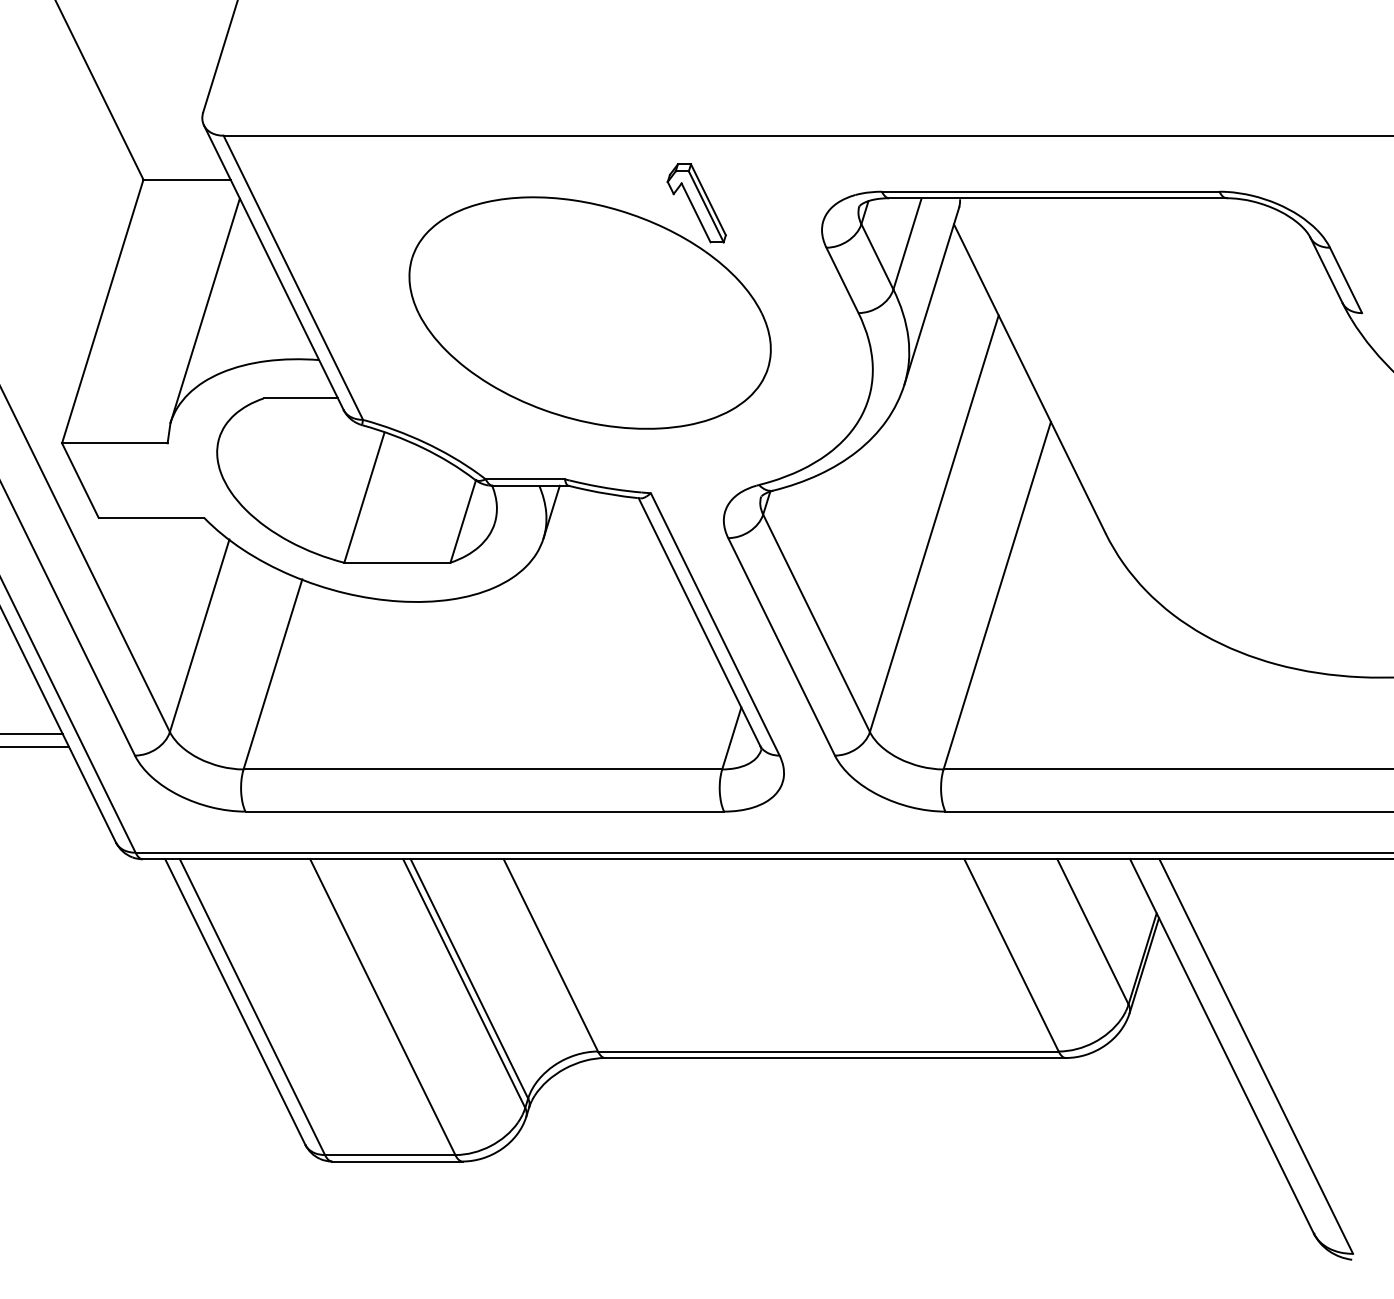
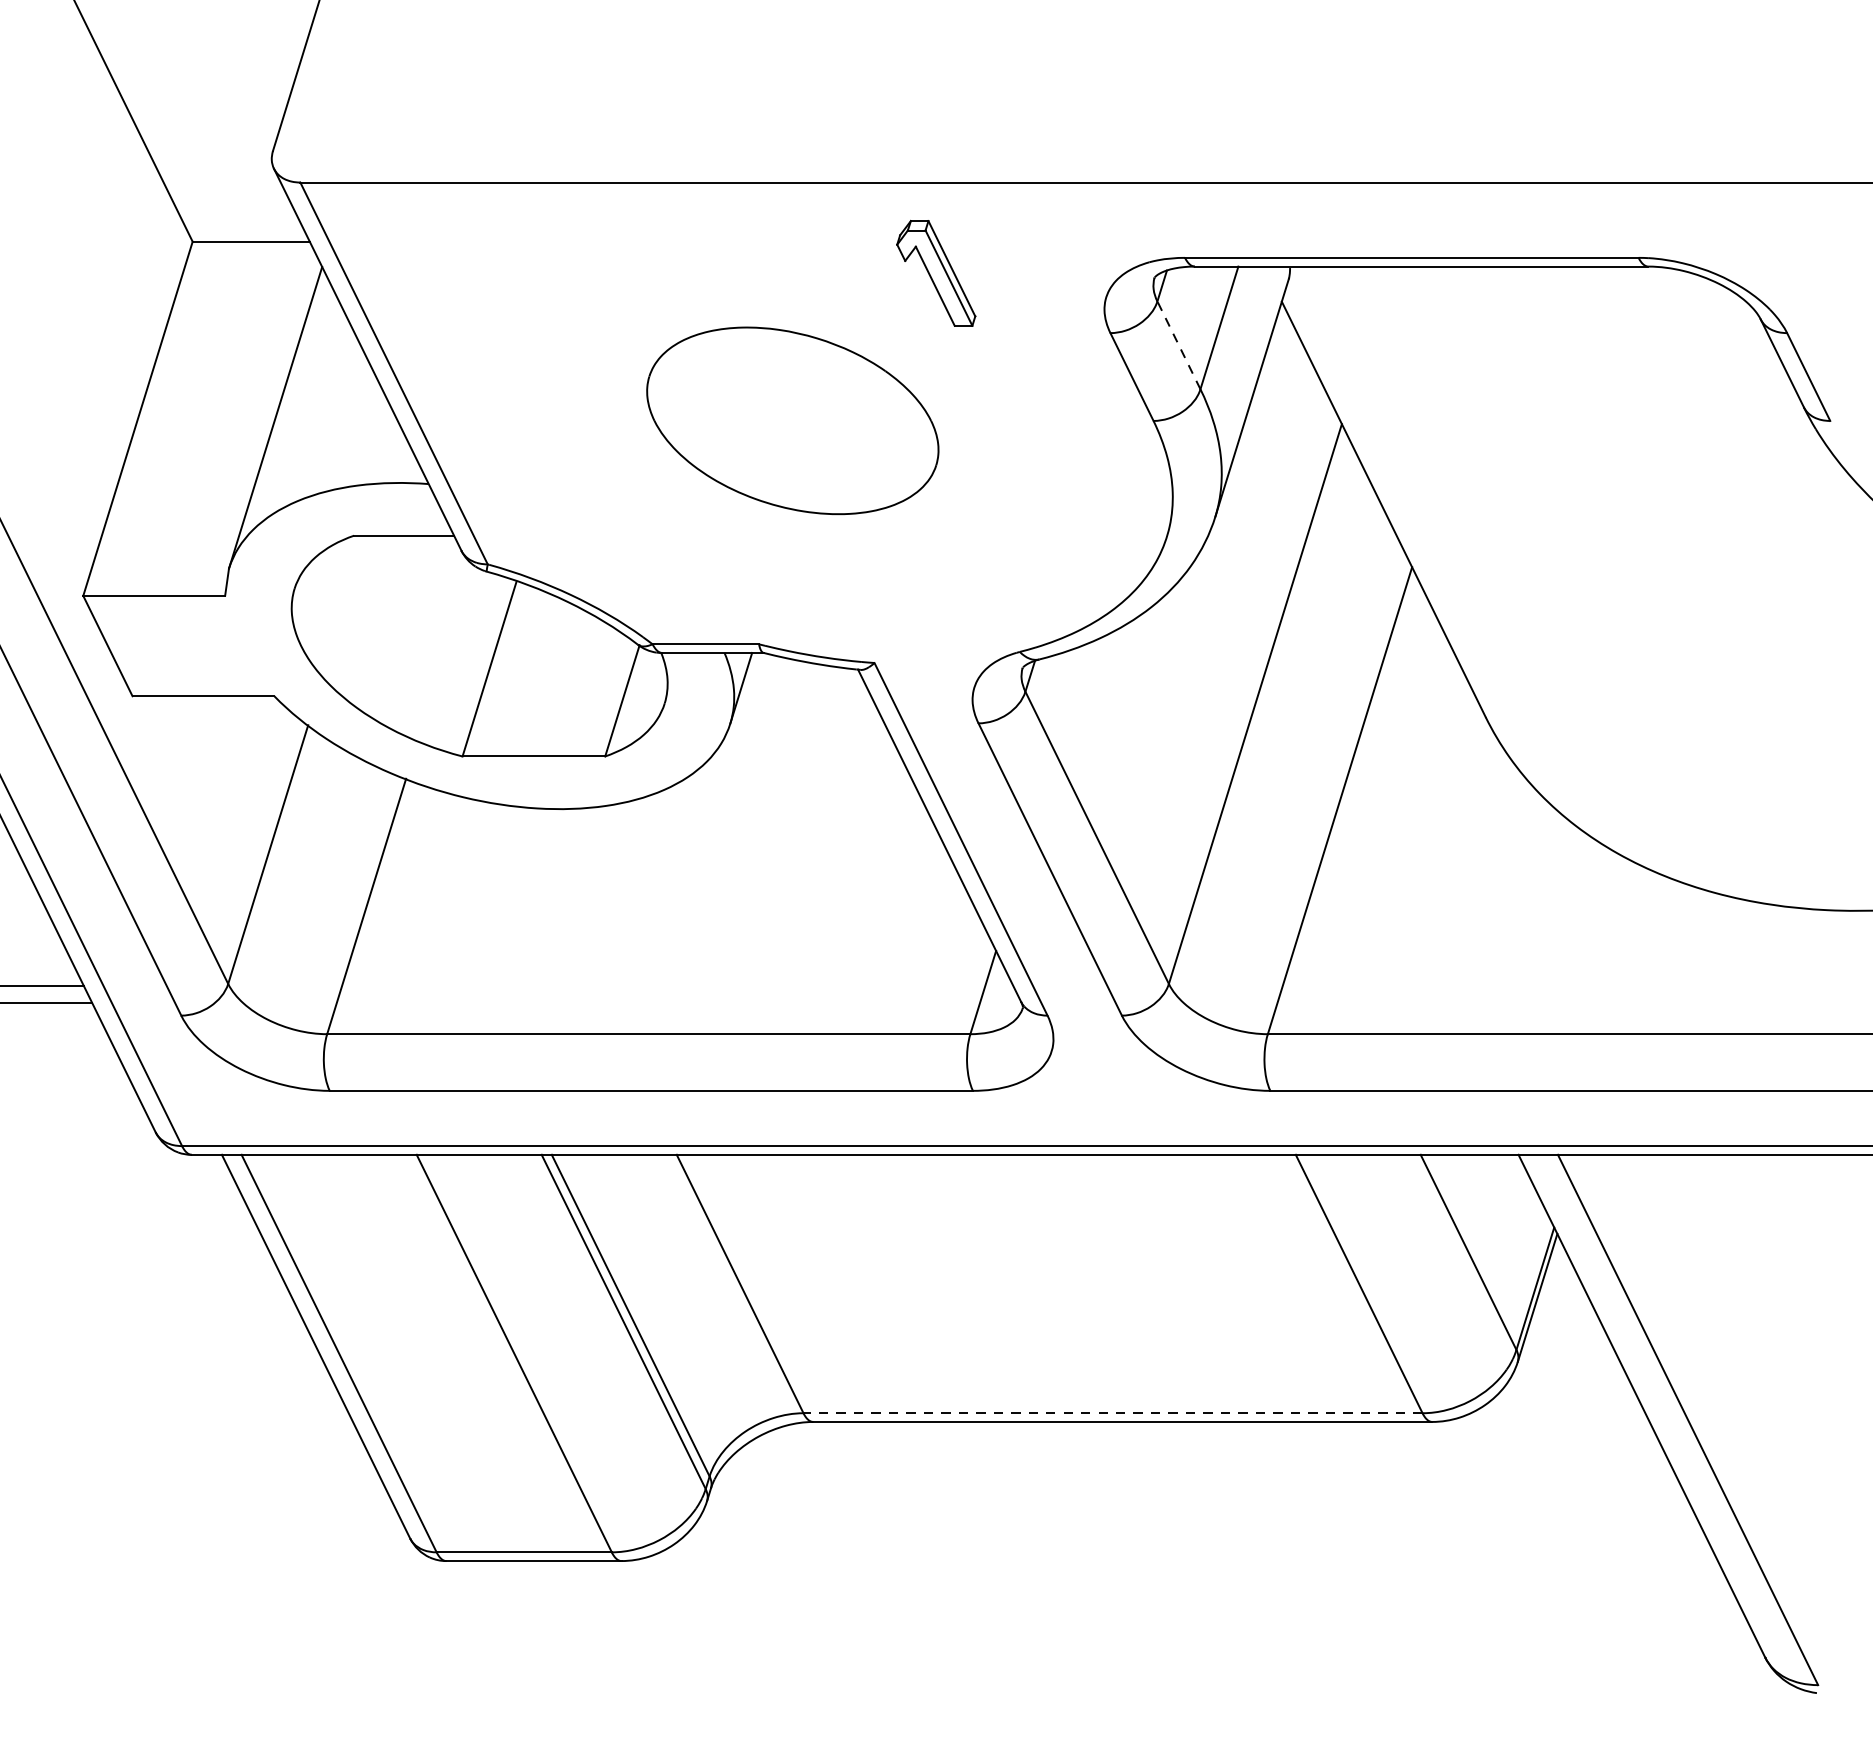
line: (877, 256) -> (1179, 344), solid -> dashed
part: (589, 312) -> (792, 420), size x0.6
line: (827, 1051) -> (1111, 1413), solid -> dashed

